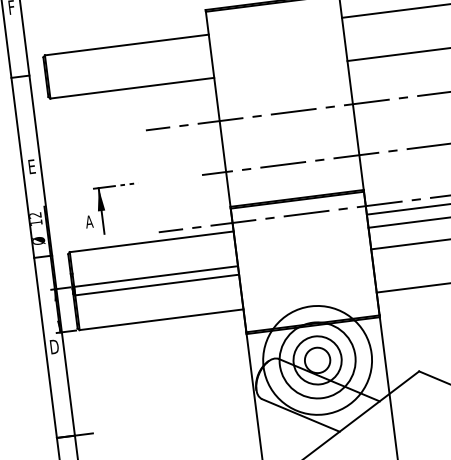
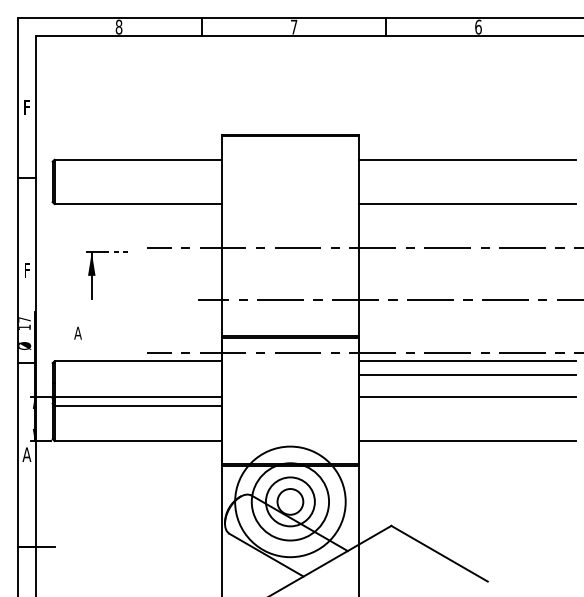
text: (32, 166) -> (27, 270), E -> F
part: (105, 210) -> (95, 275), moved
text: (35, 215) -> (24, 319), 12 -> 17
text: (53, 346) -> (26, 454), D -> A

